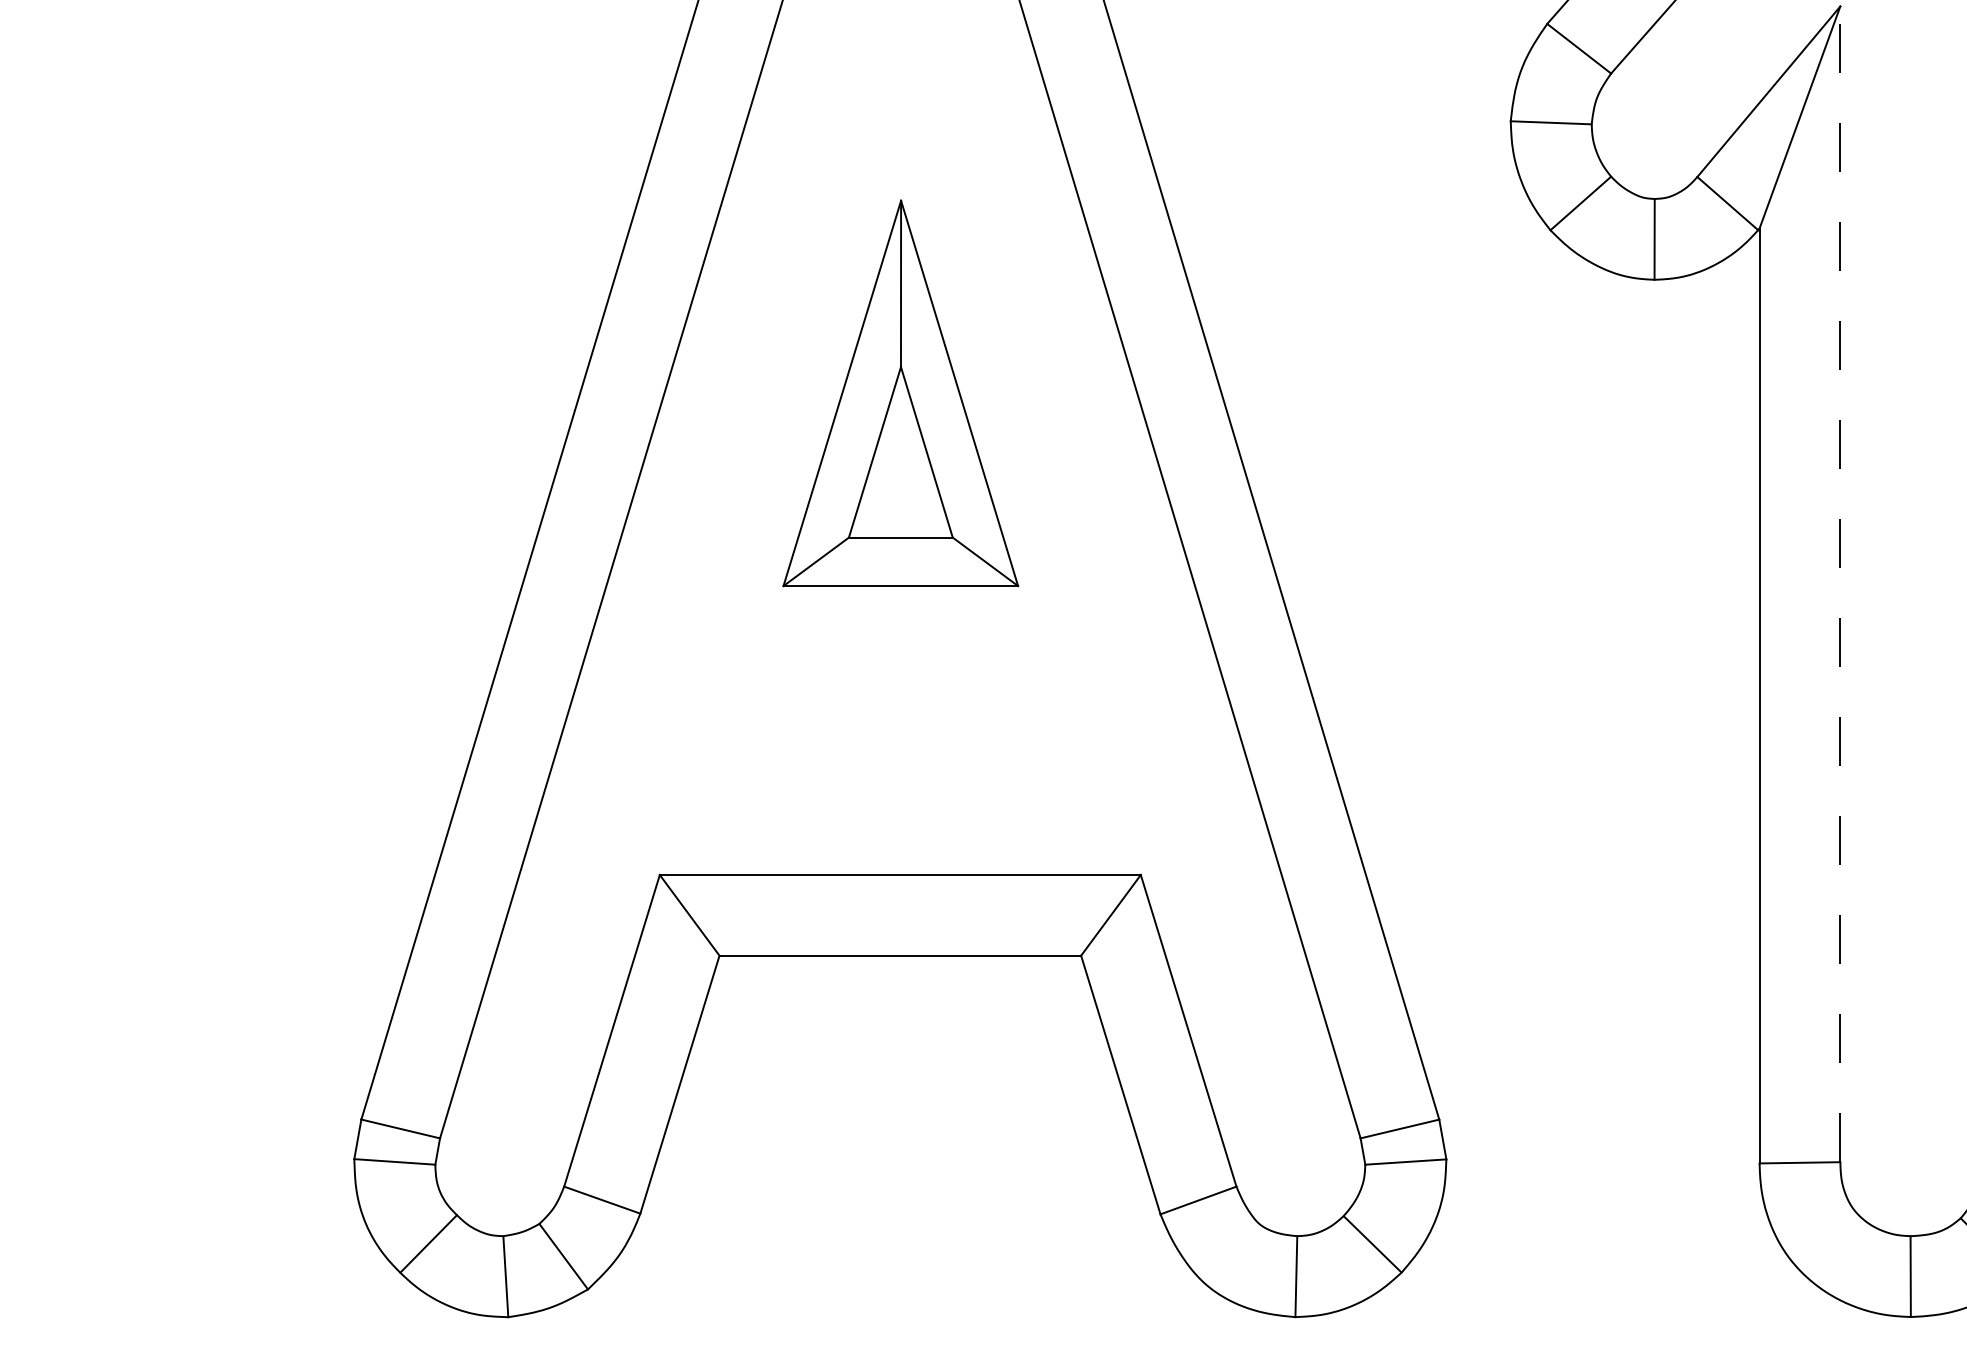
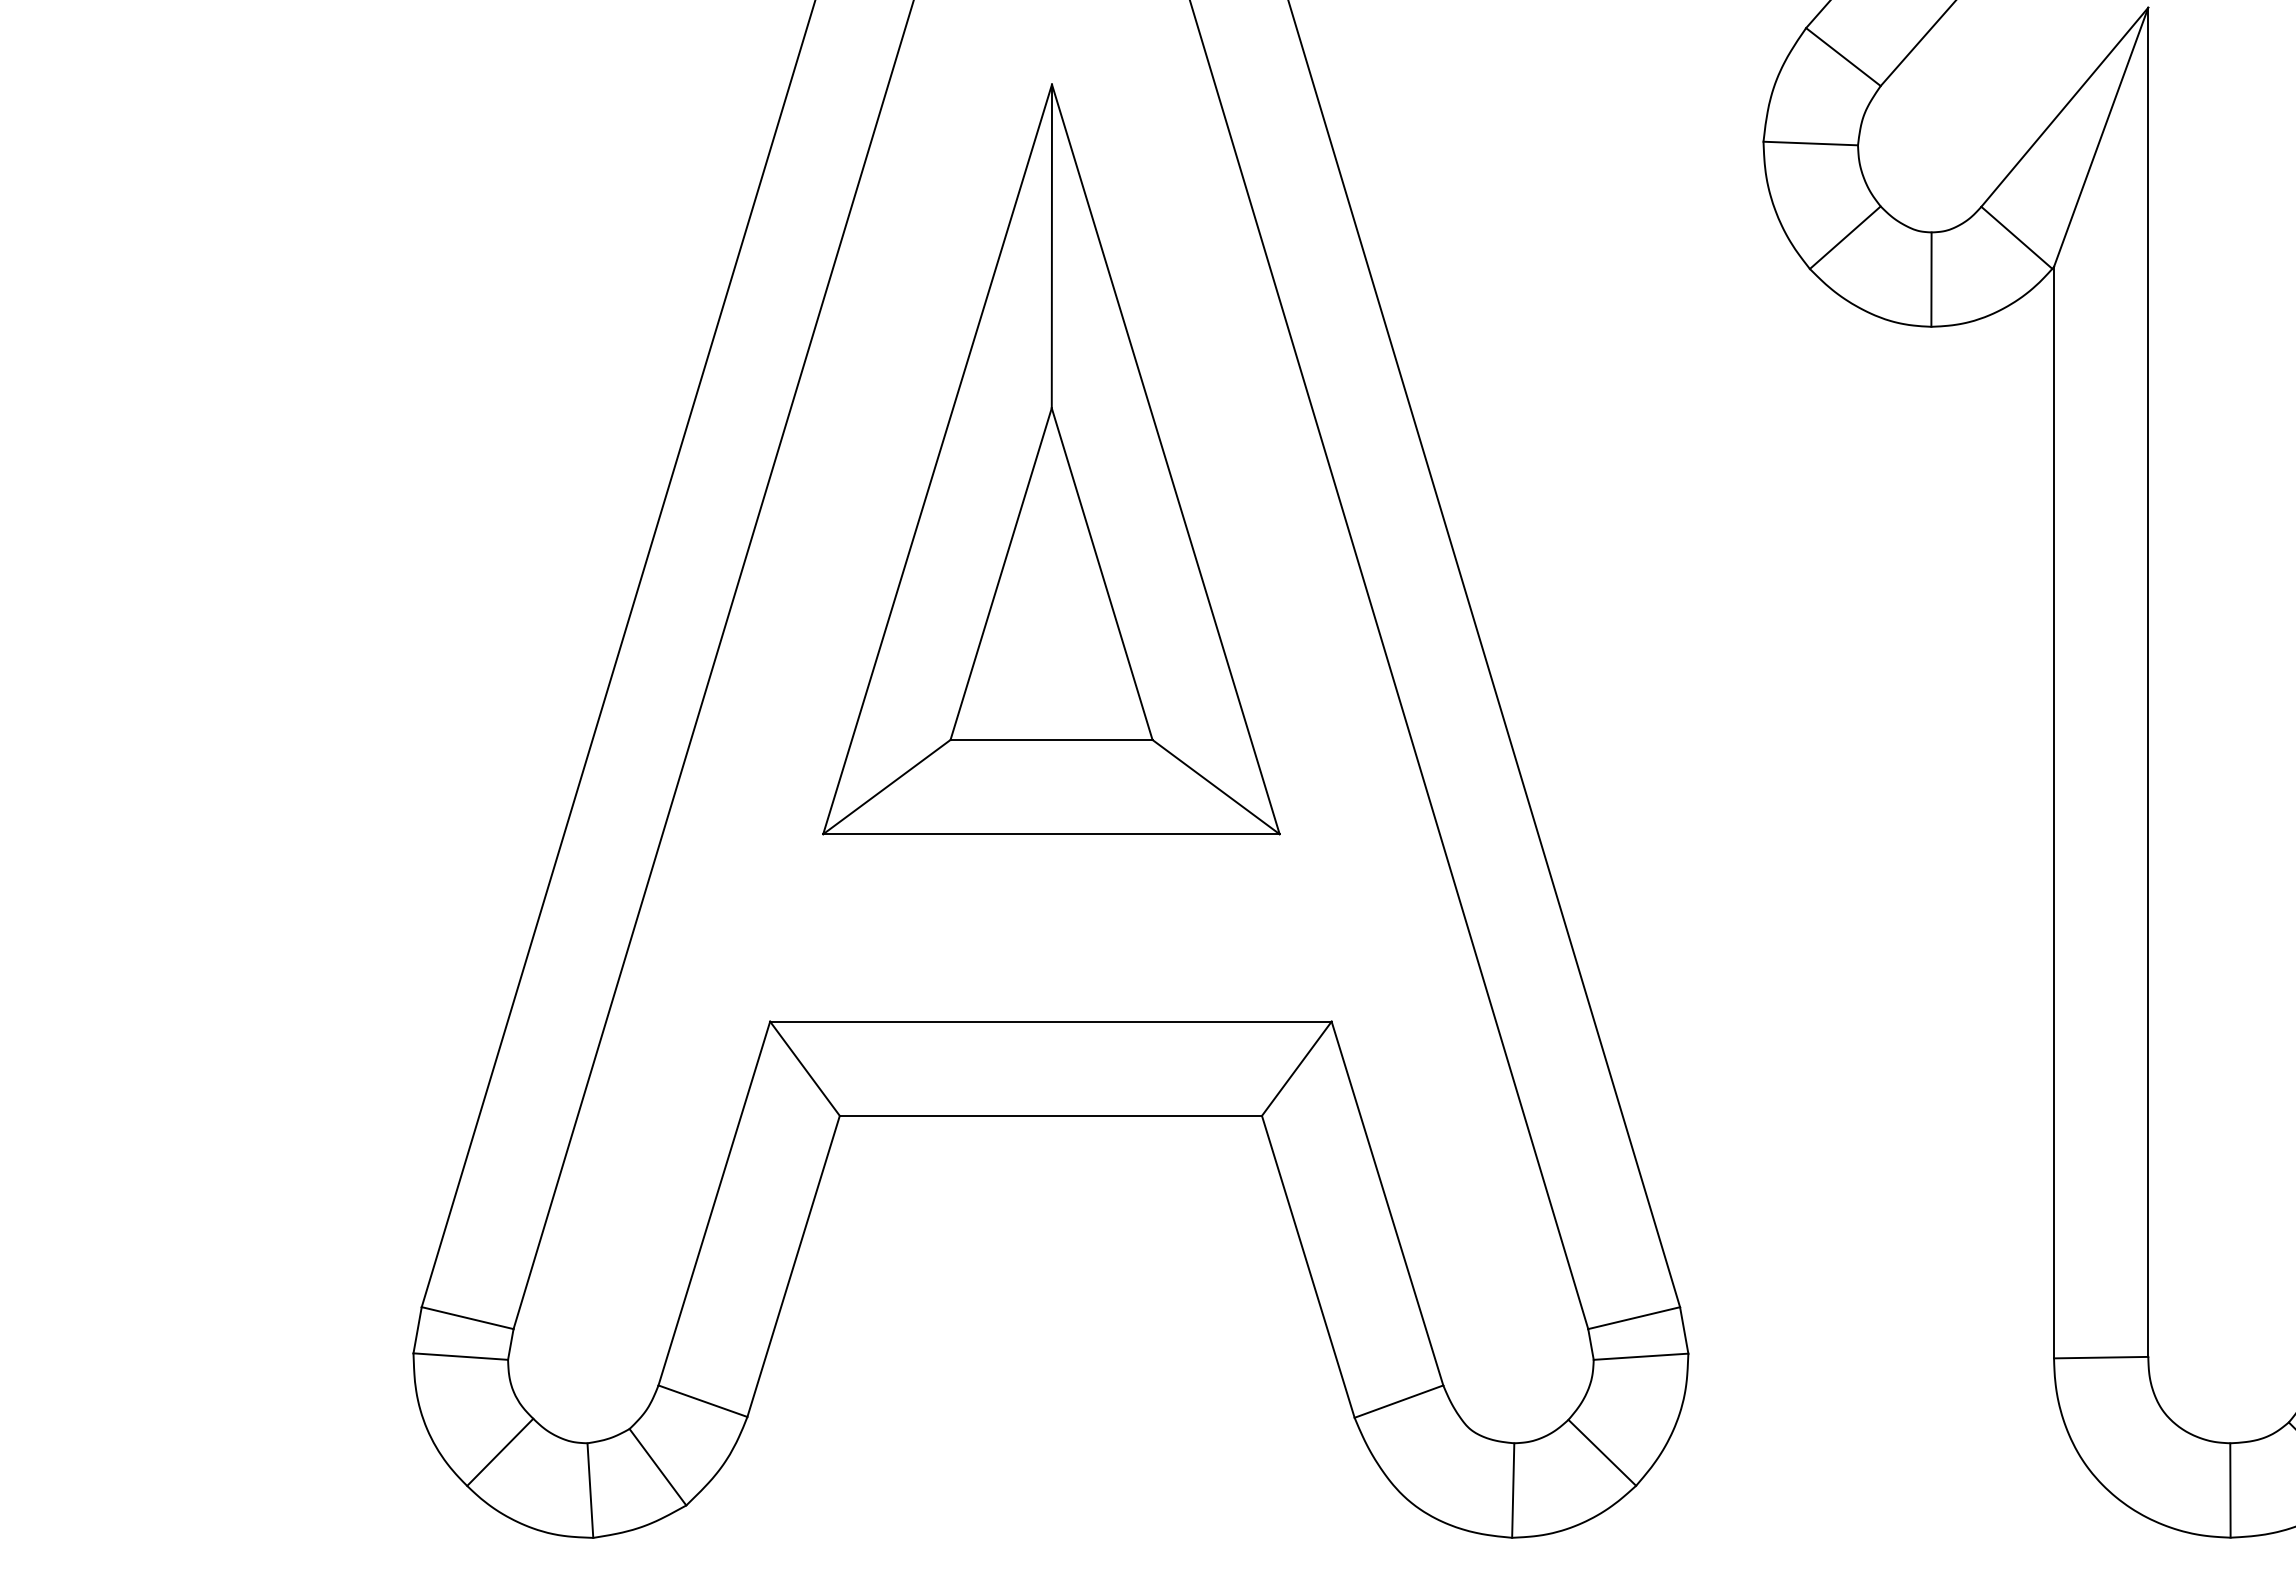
part: (900, 393) -> (1051, 459), size x1.67
line: (1840, 584) -> (2148, 682), dashed -> solid

